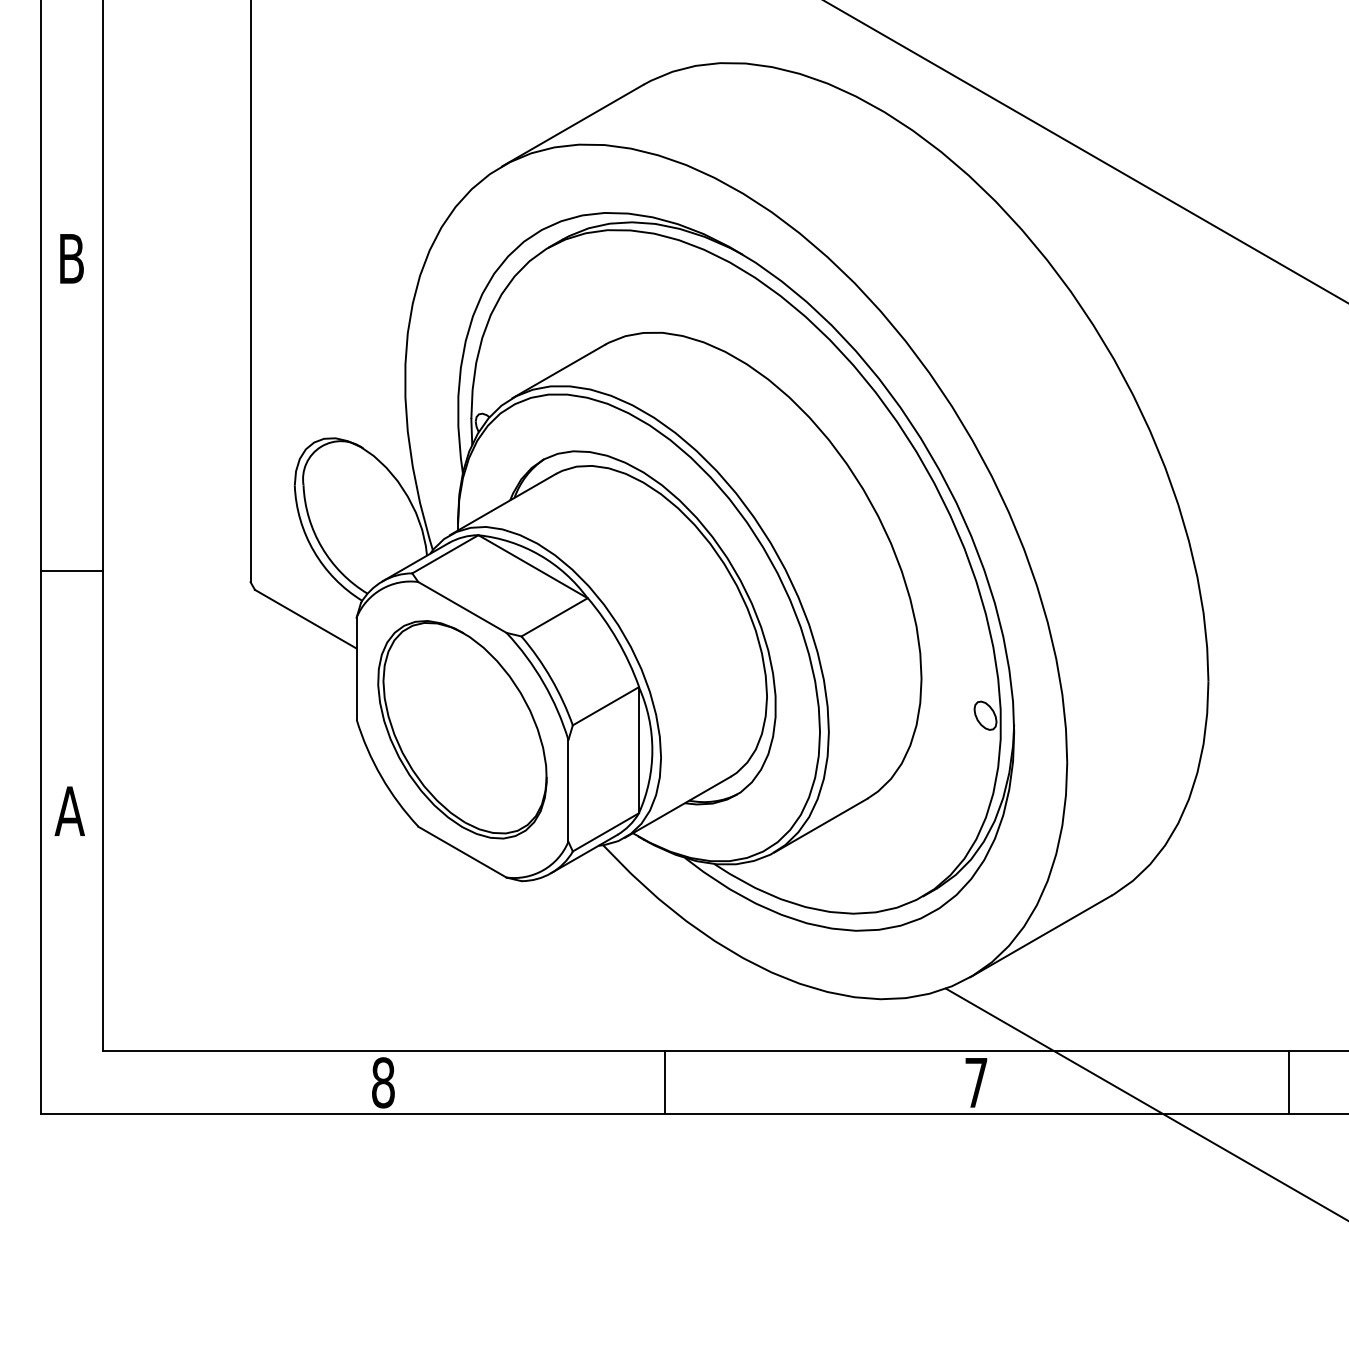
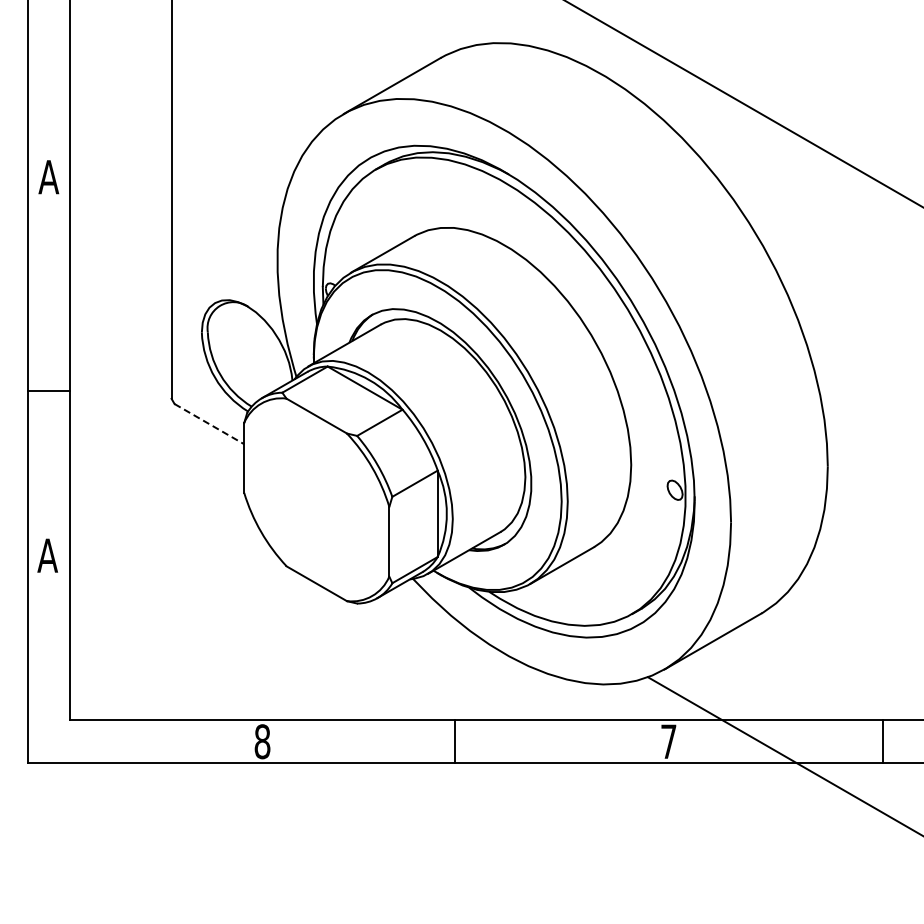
text: (70, 259) -> (48, 177), B -> A
line: (305, 619) -> (209, 424), solid -> dashed
part: (462, 729) -> (316, 499), removed

